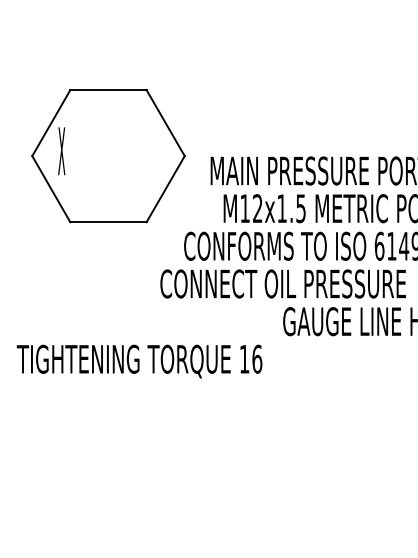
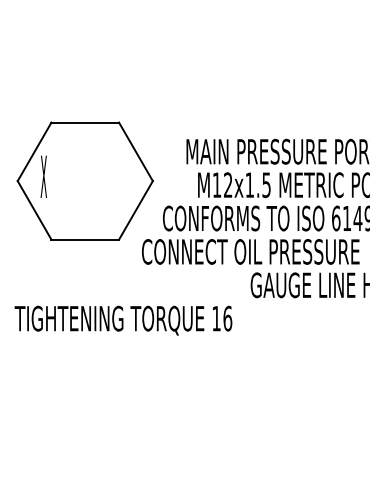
part: (108, 156) -> (85, 181), moved

